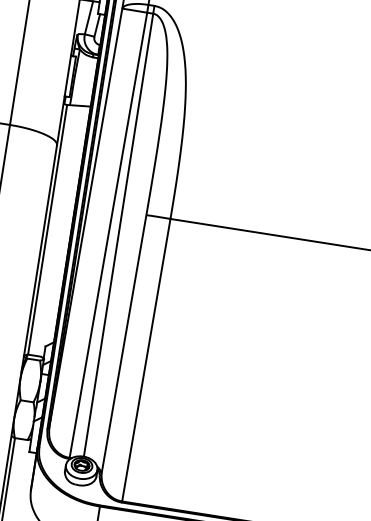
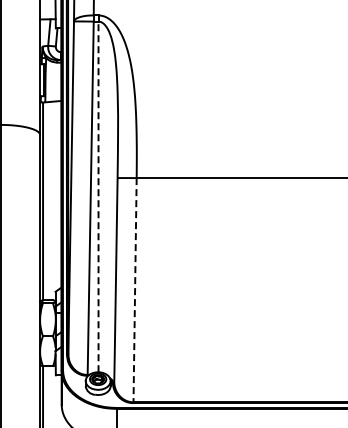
line: (118, 234) -> (98, 196), solid -> dashed
line: (146, 360) -> (135, 290), solid -> dashed

